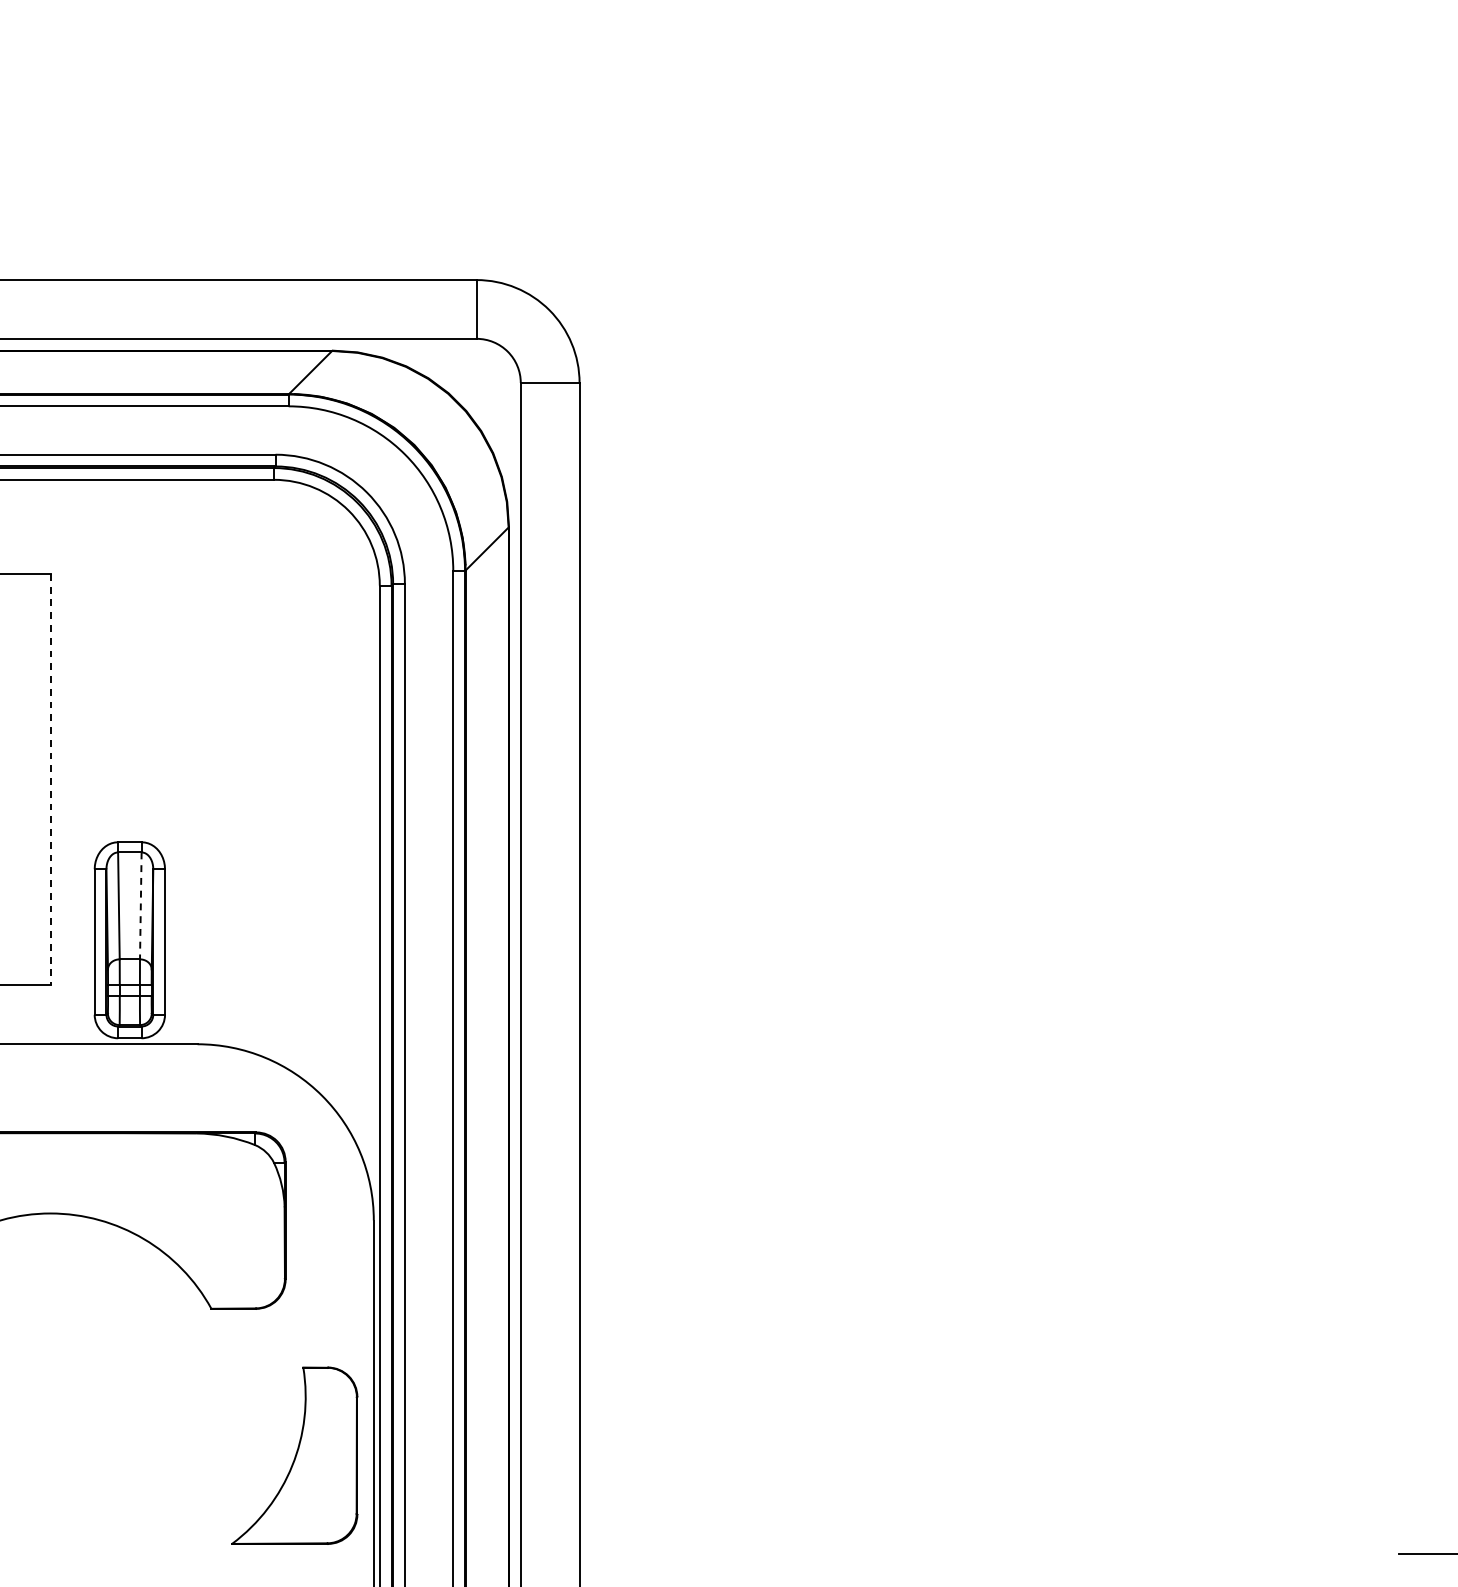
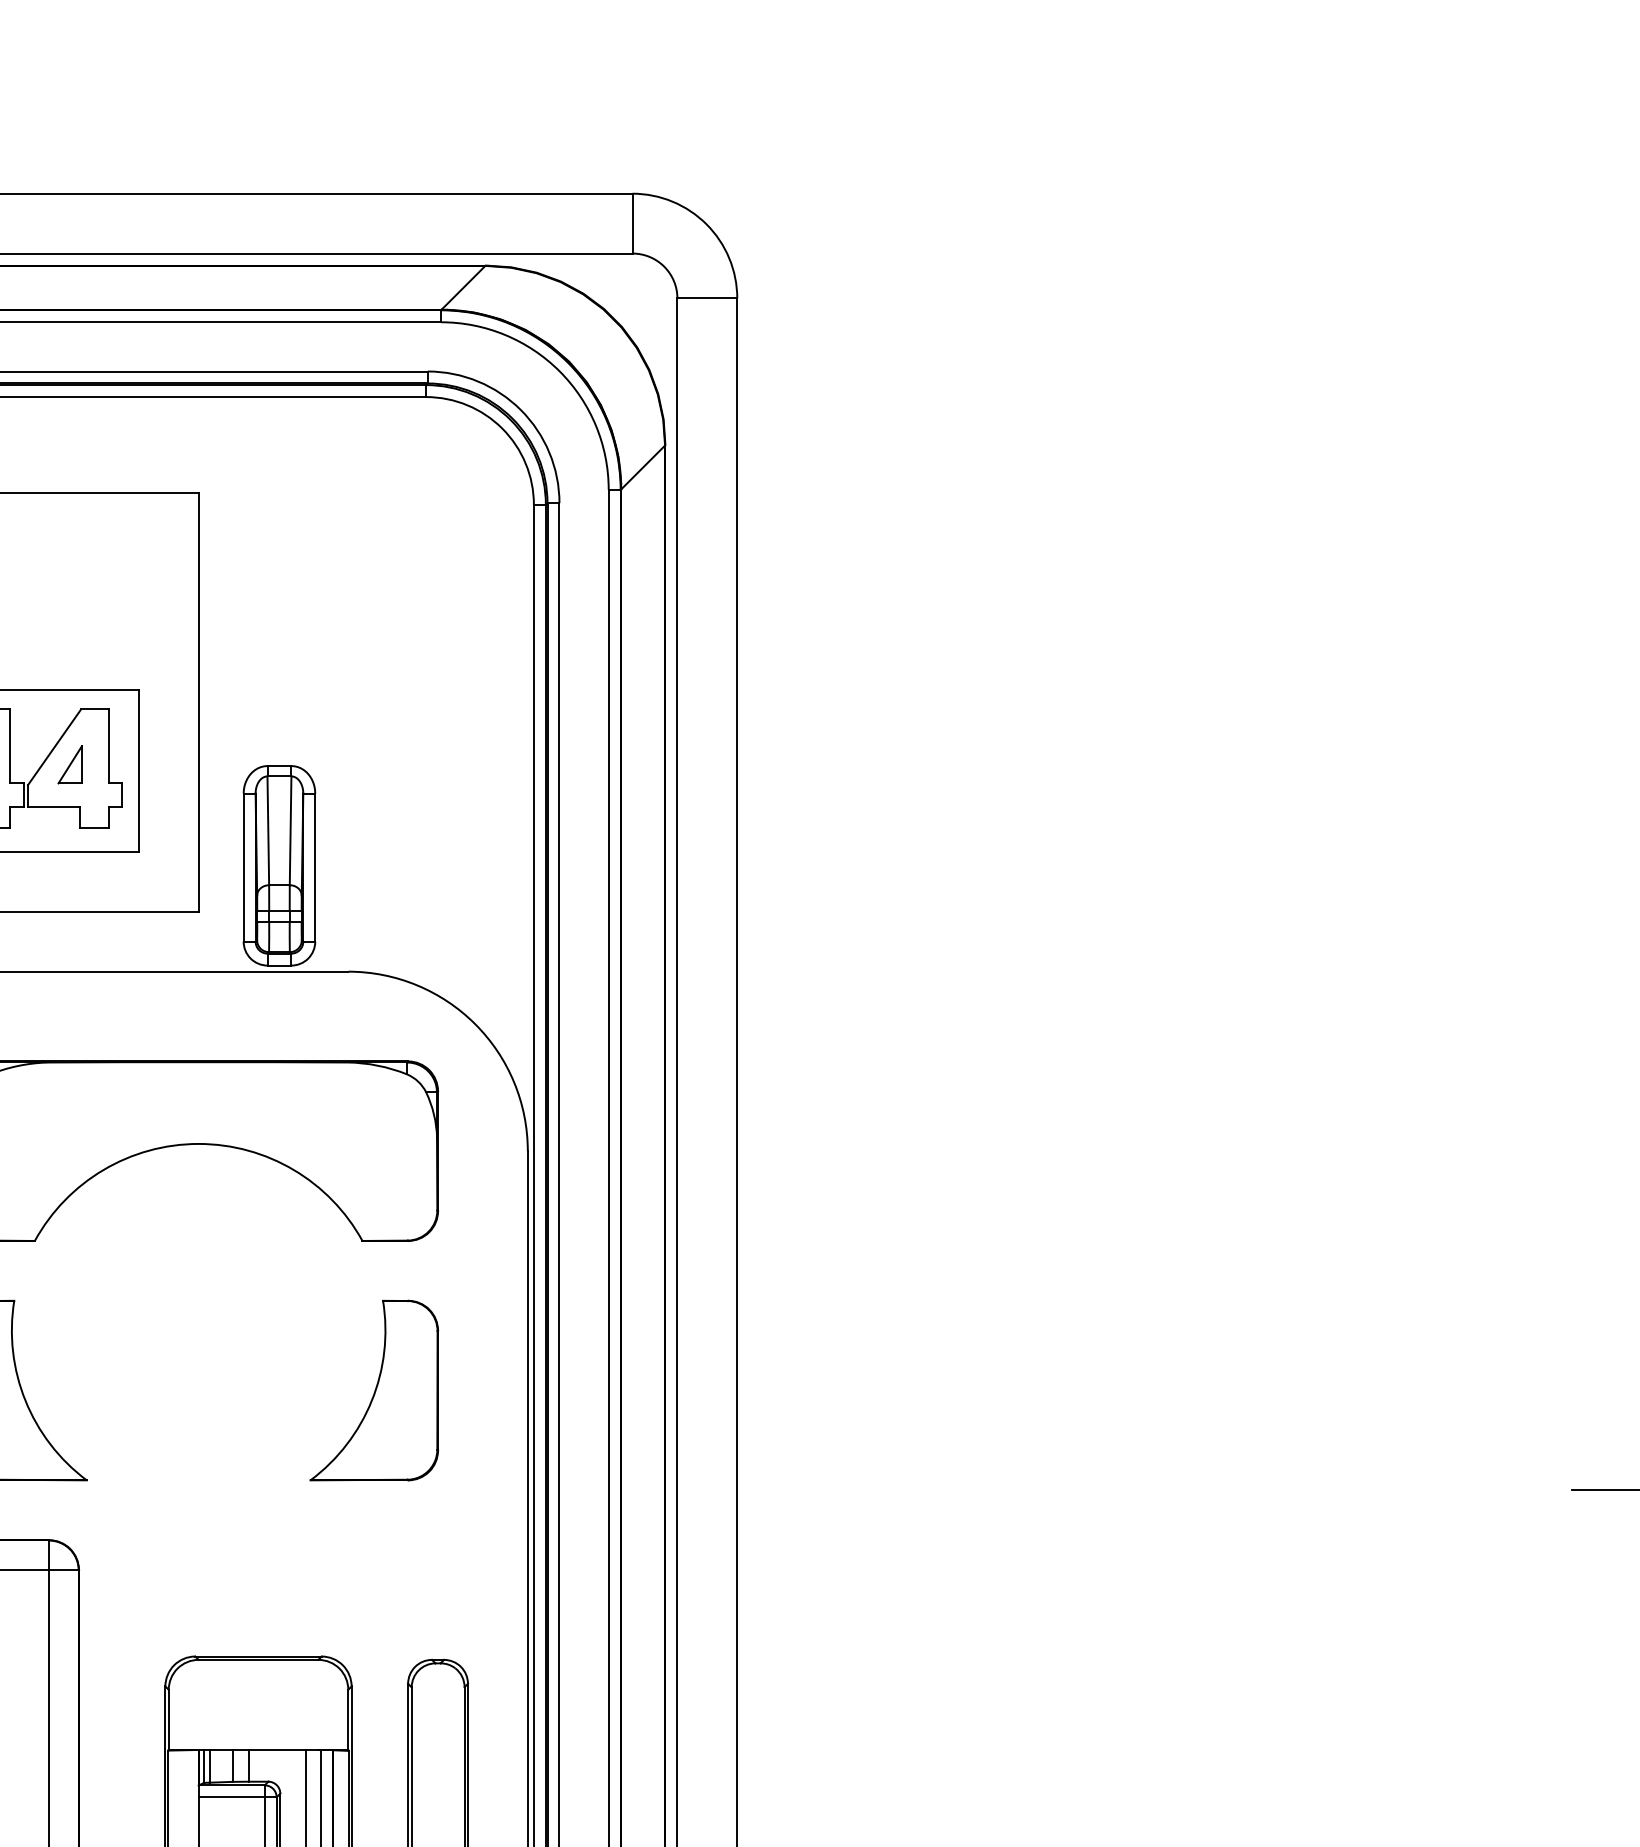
line: (50, 779) -> (198, 702), dashed -> solid
line: (140, 906) -> (290, 831), dashed -> solid
part: (294, 1455) -> (374, 1390), moved

